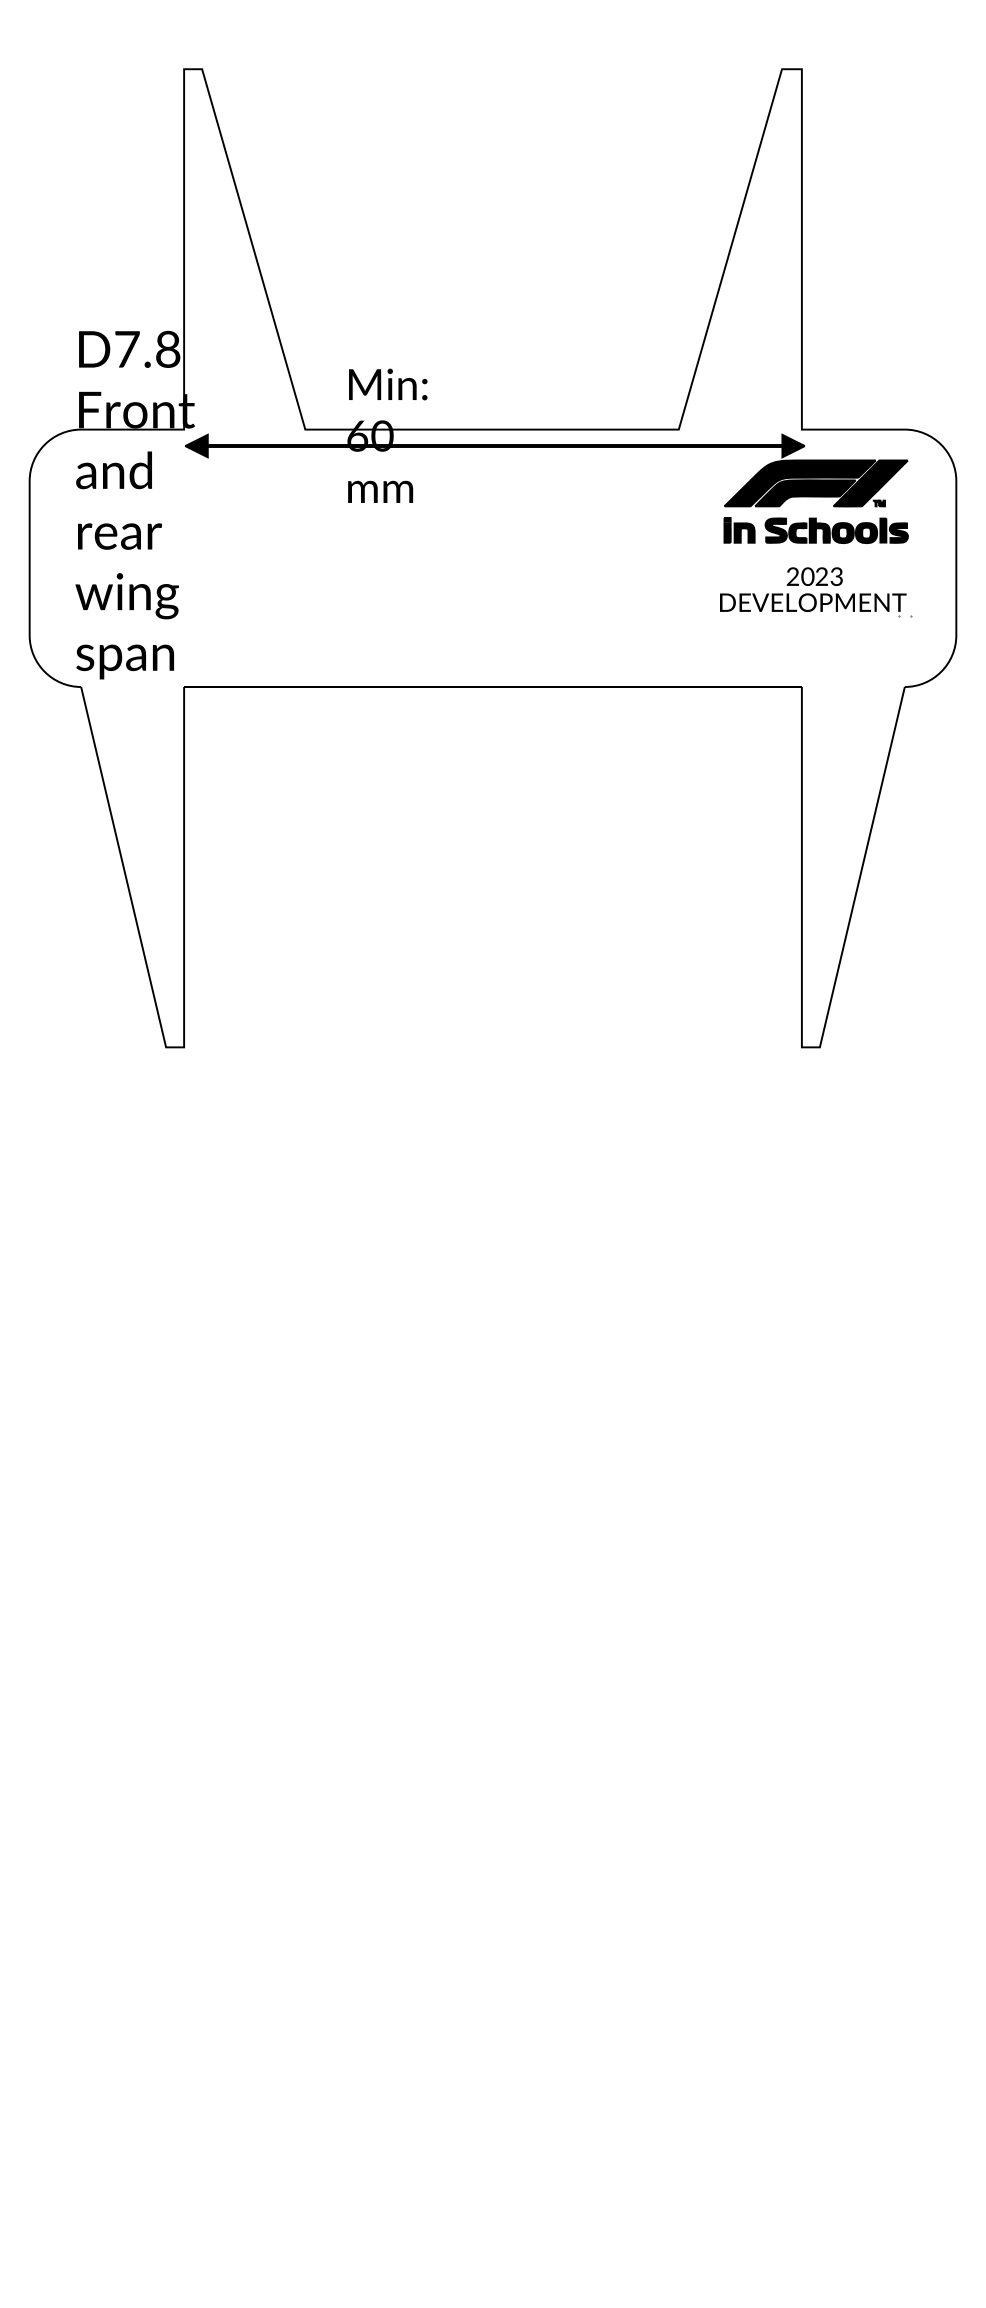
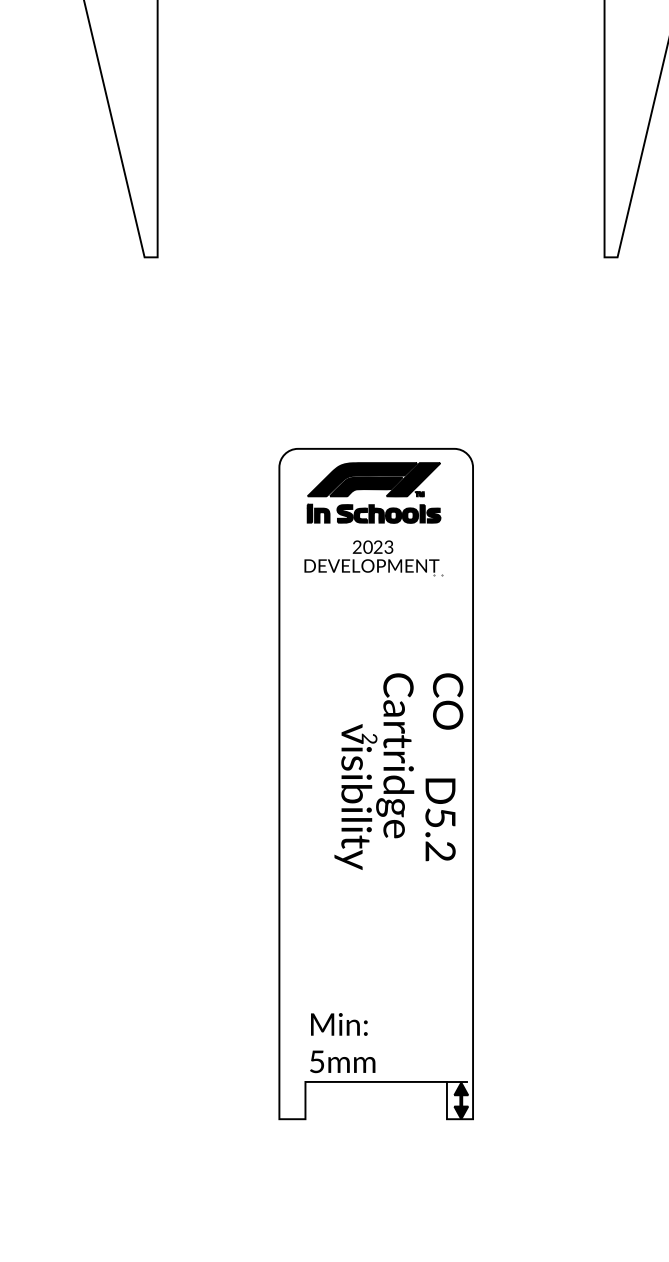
part: (485, 1775) -> (375, 784), added

